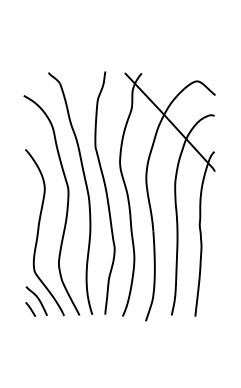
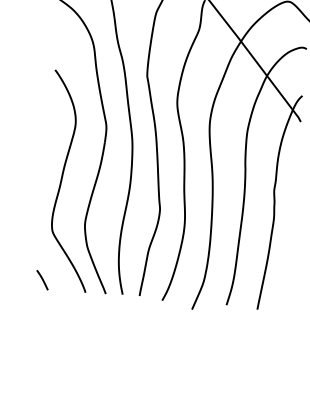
curve: (37, 299) -> (52, 267), removed

